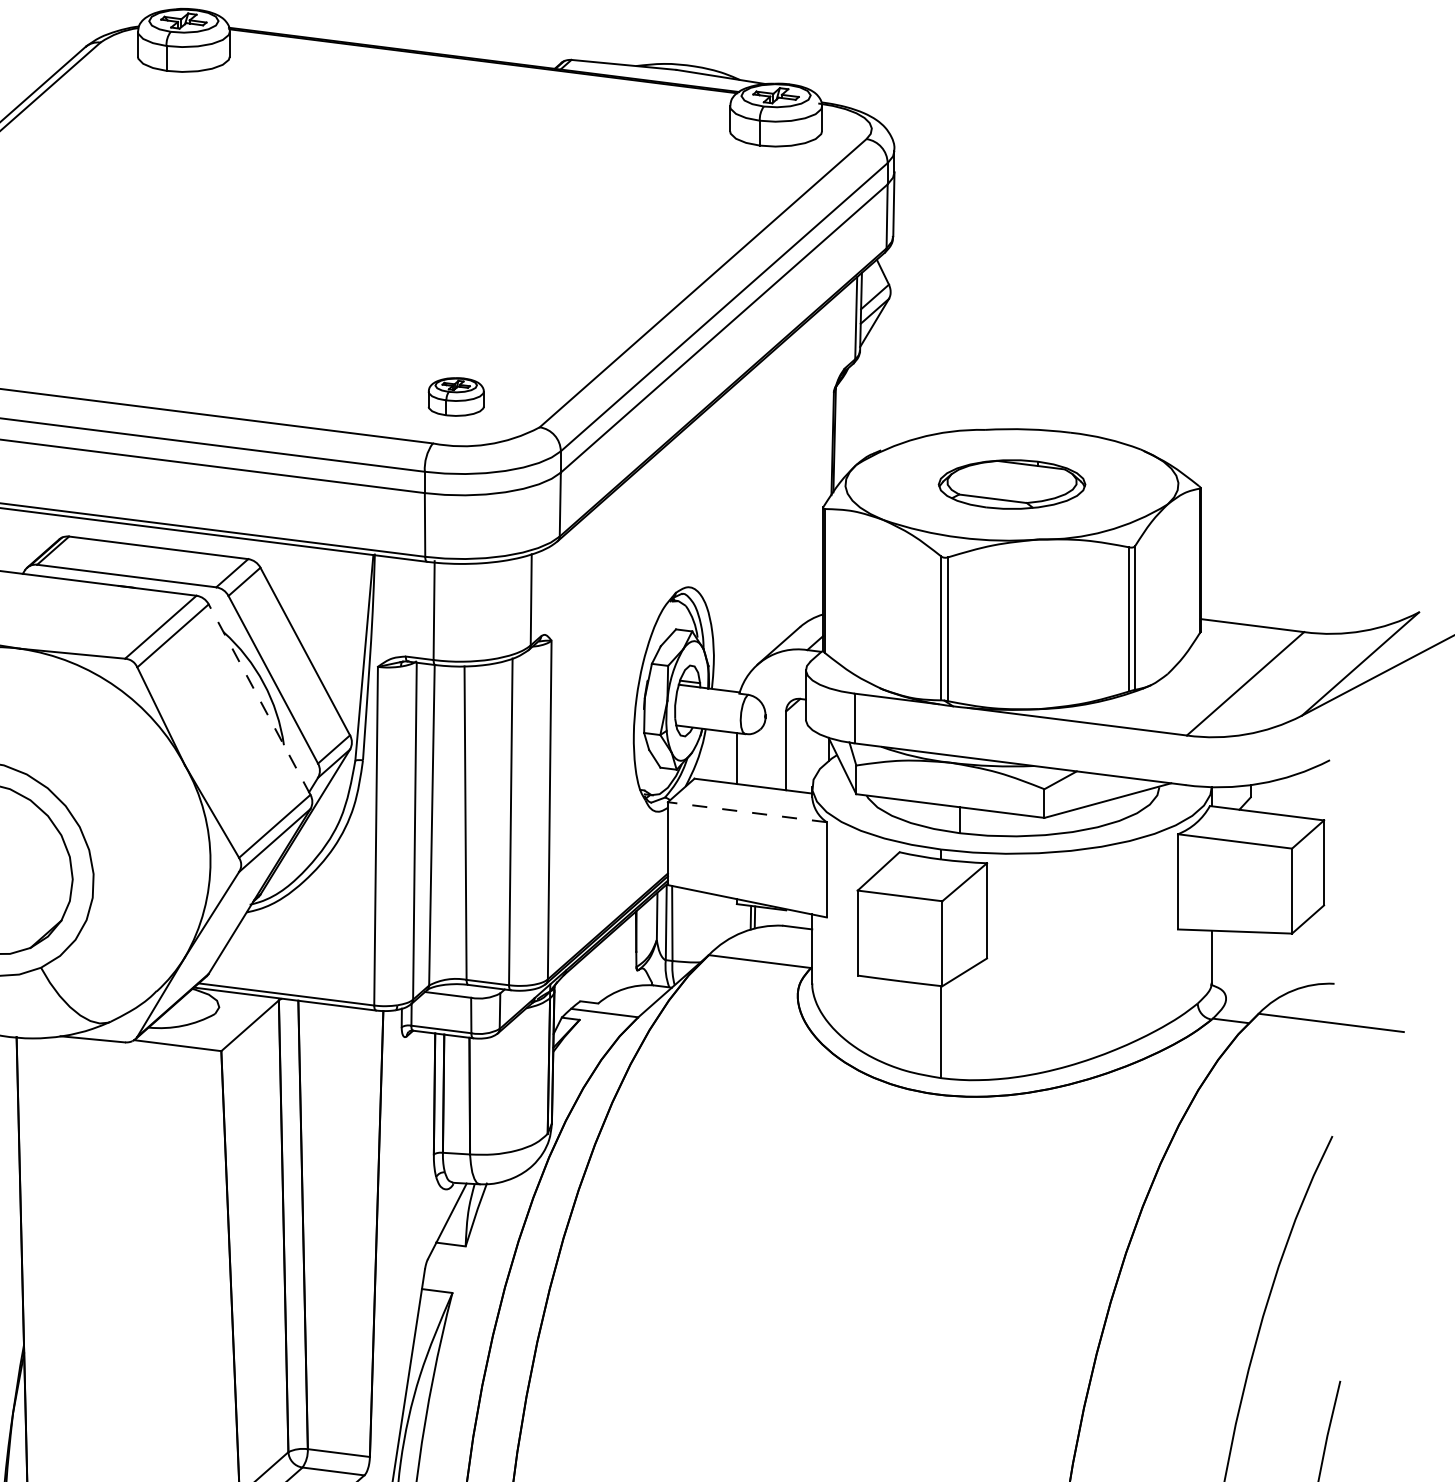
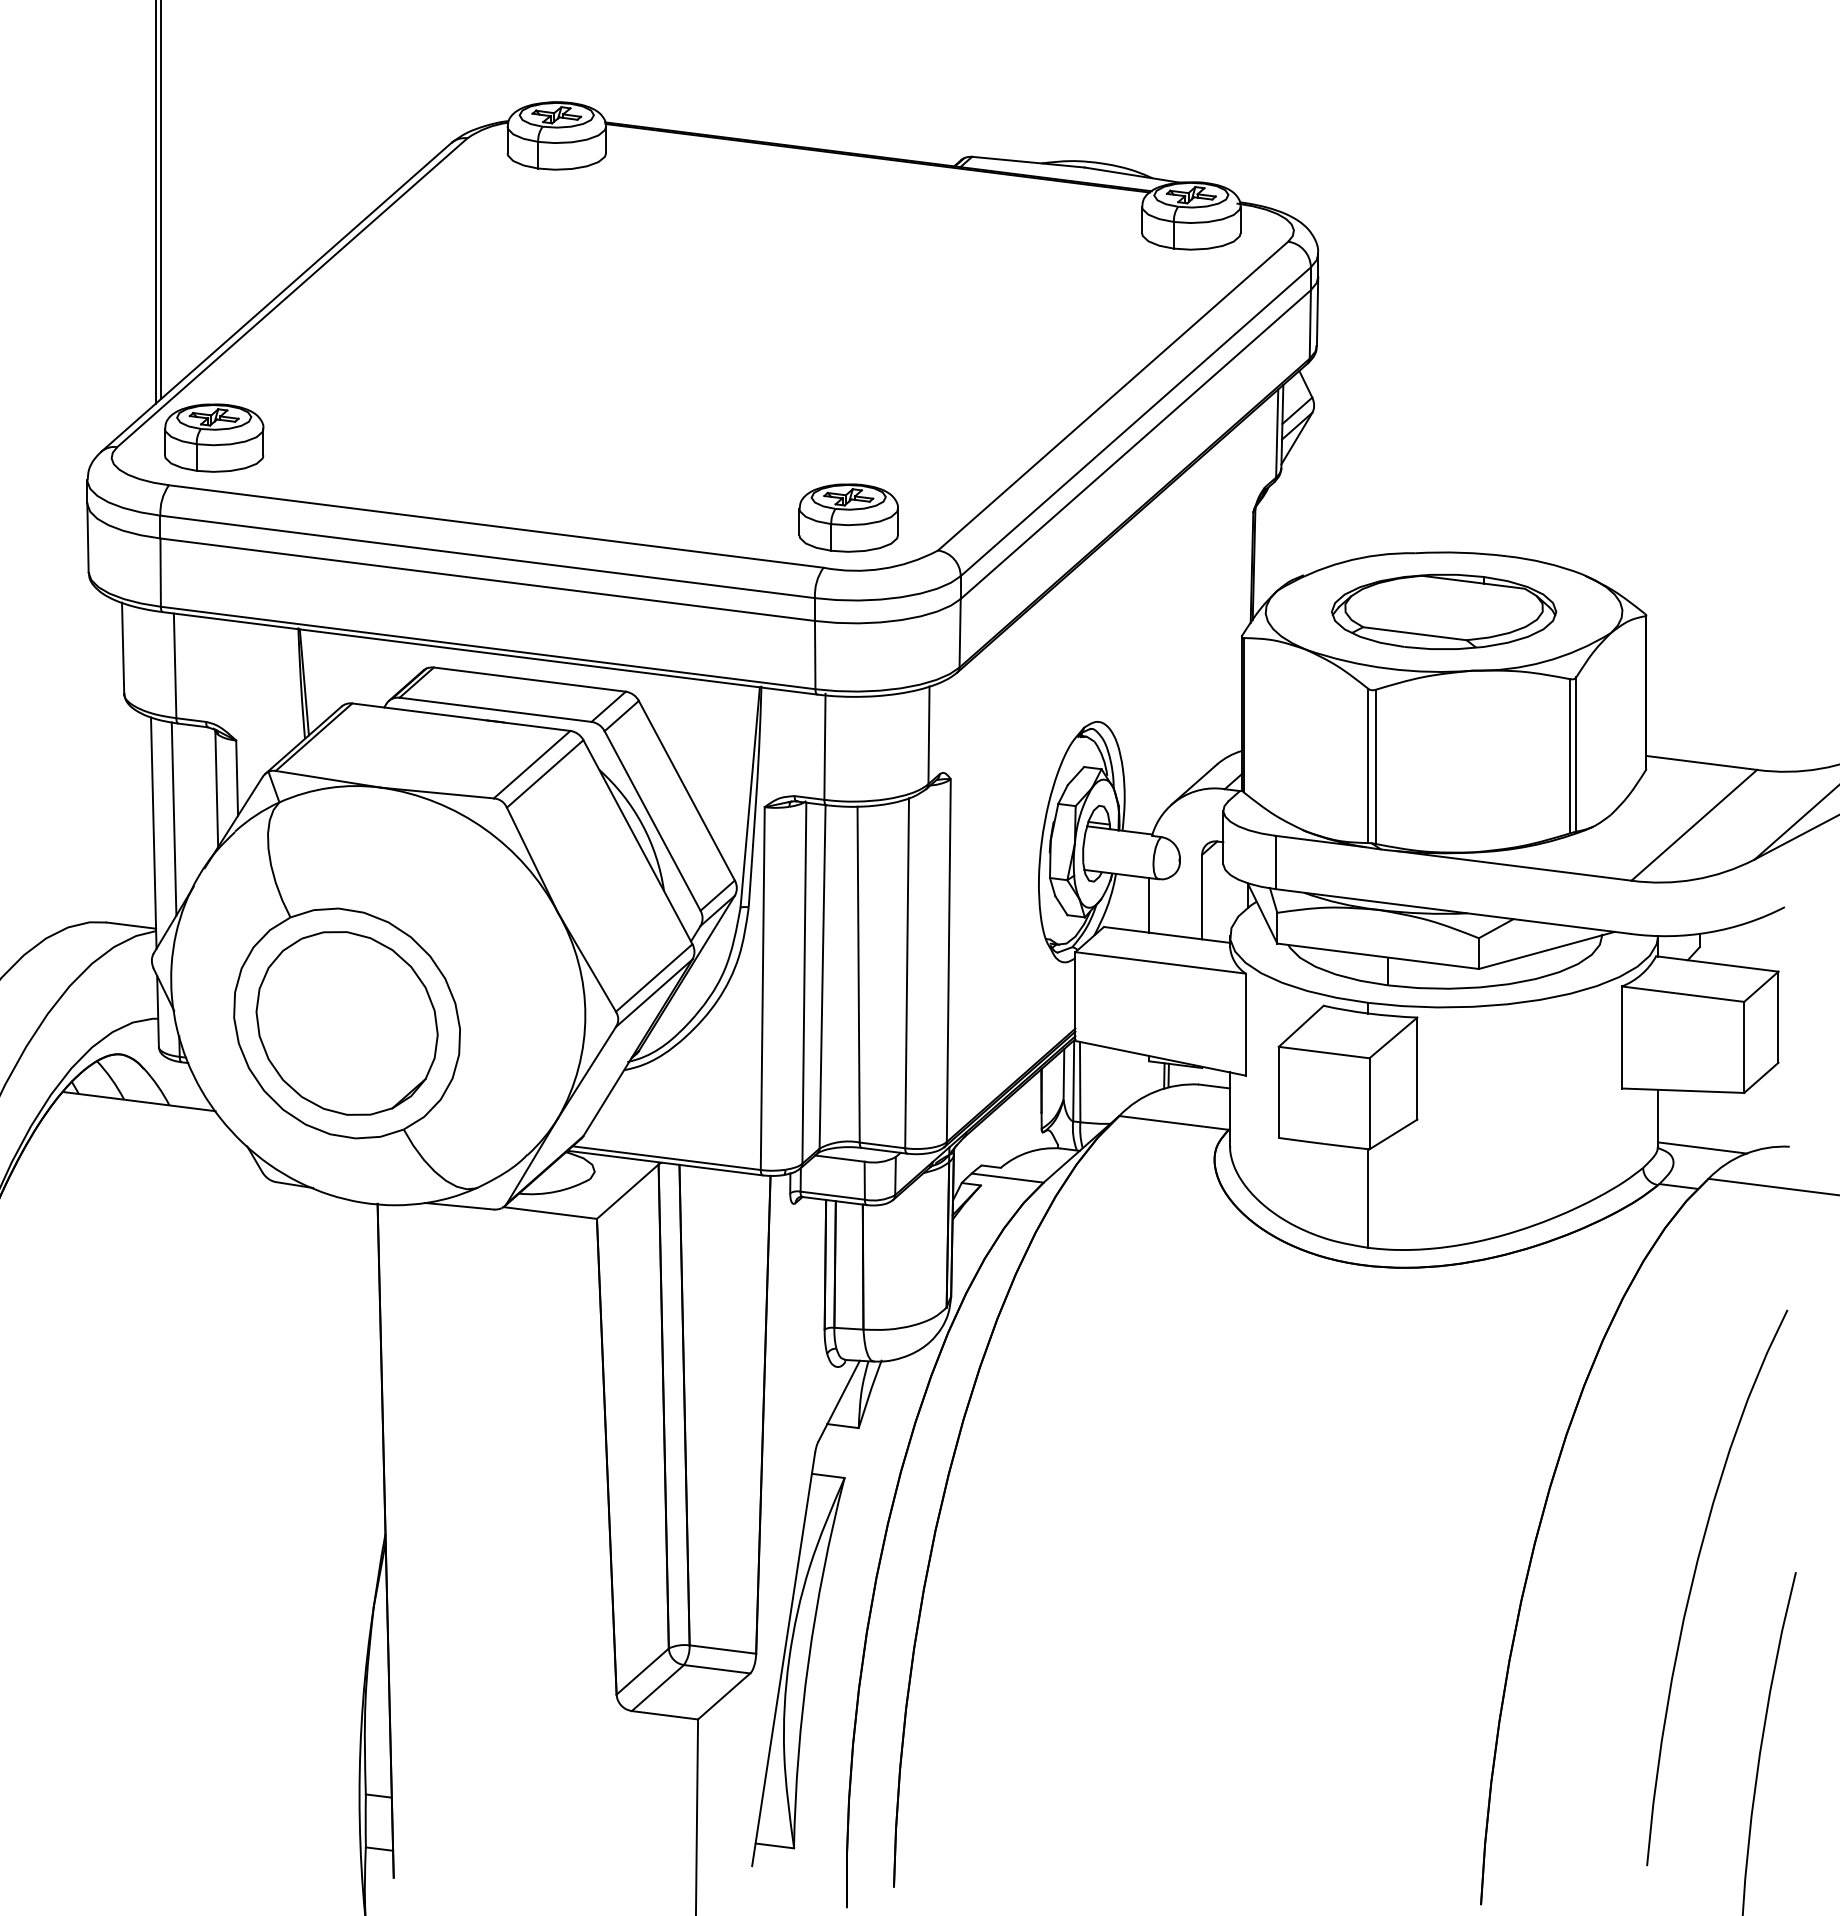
part: (456, 396) -> (848, 517), size x1.67
part: (1012, 484) -> (1444, 611), size x1.43
line: (259, 699) -> (637, 842), dashed -> solid
line: (747, 811) -> (1160, 962), dashed -> solid
line: (1253, 984) -> (1702, 1147), added

